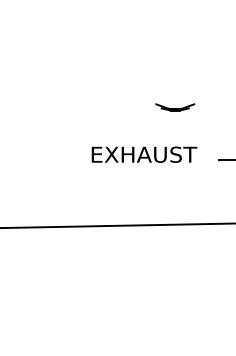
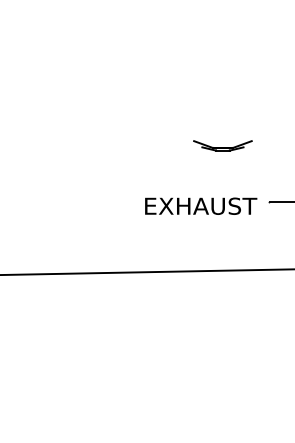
part: (174, 107) -> (222, 145), size x1.43
text: (144, 154) -> (201, 205), moved

